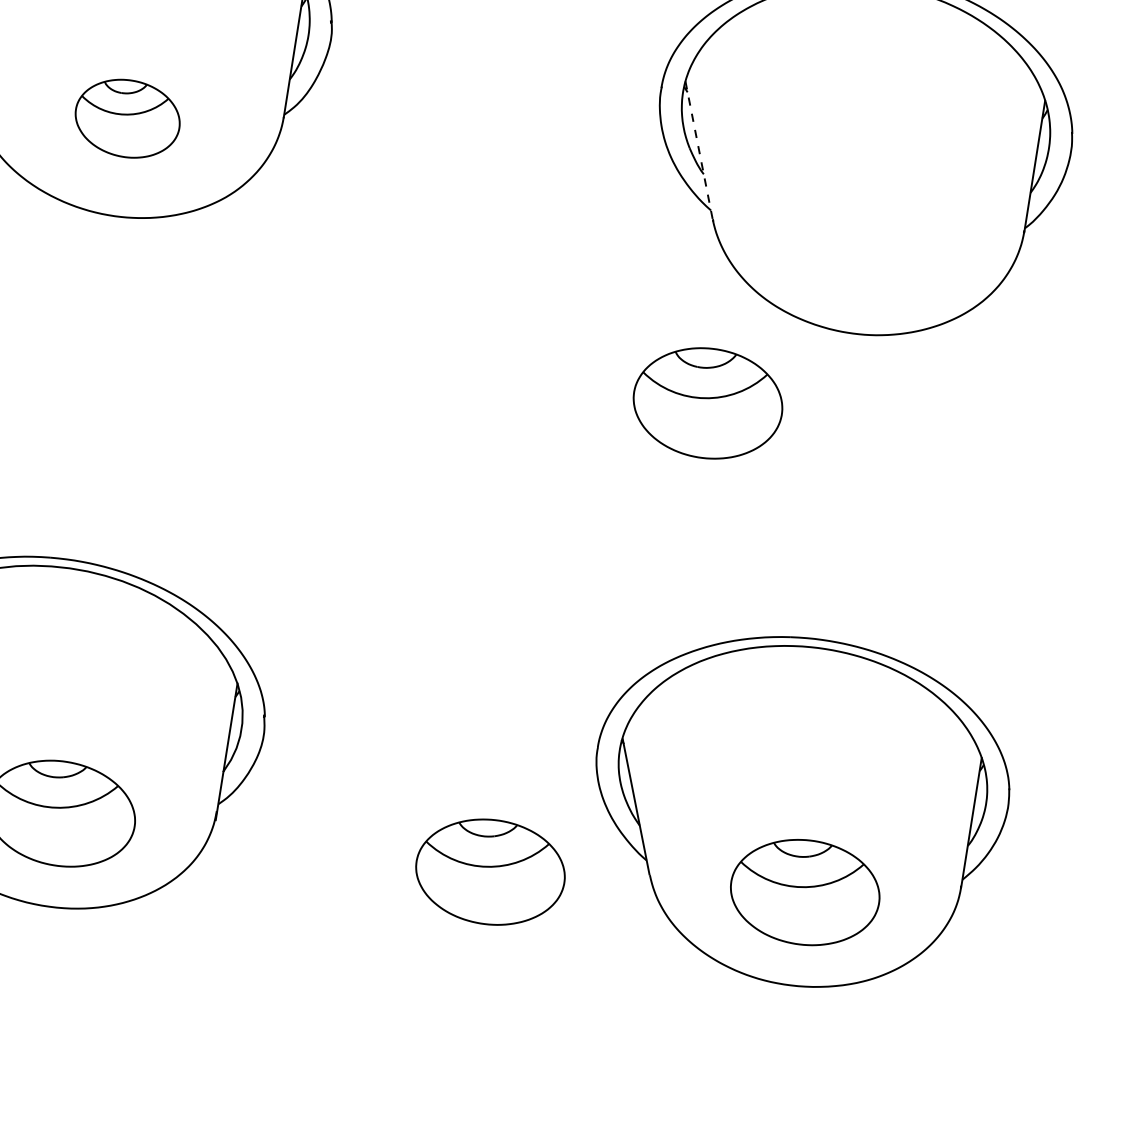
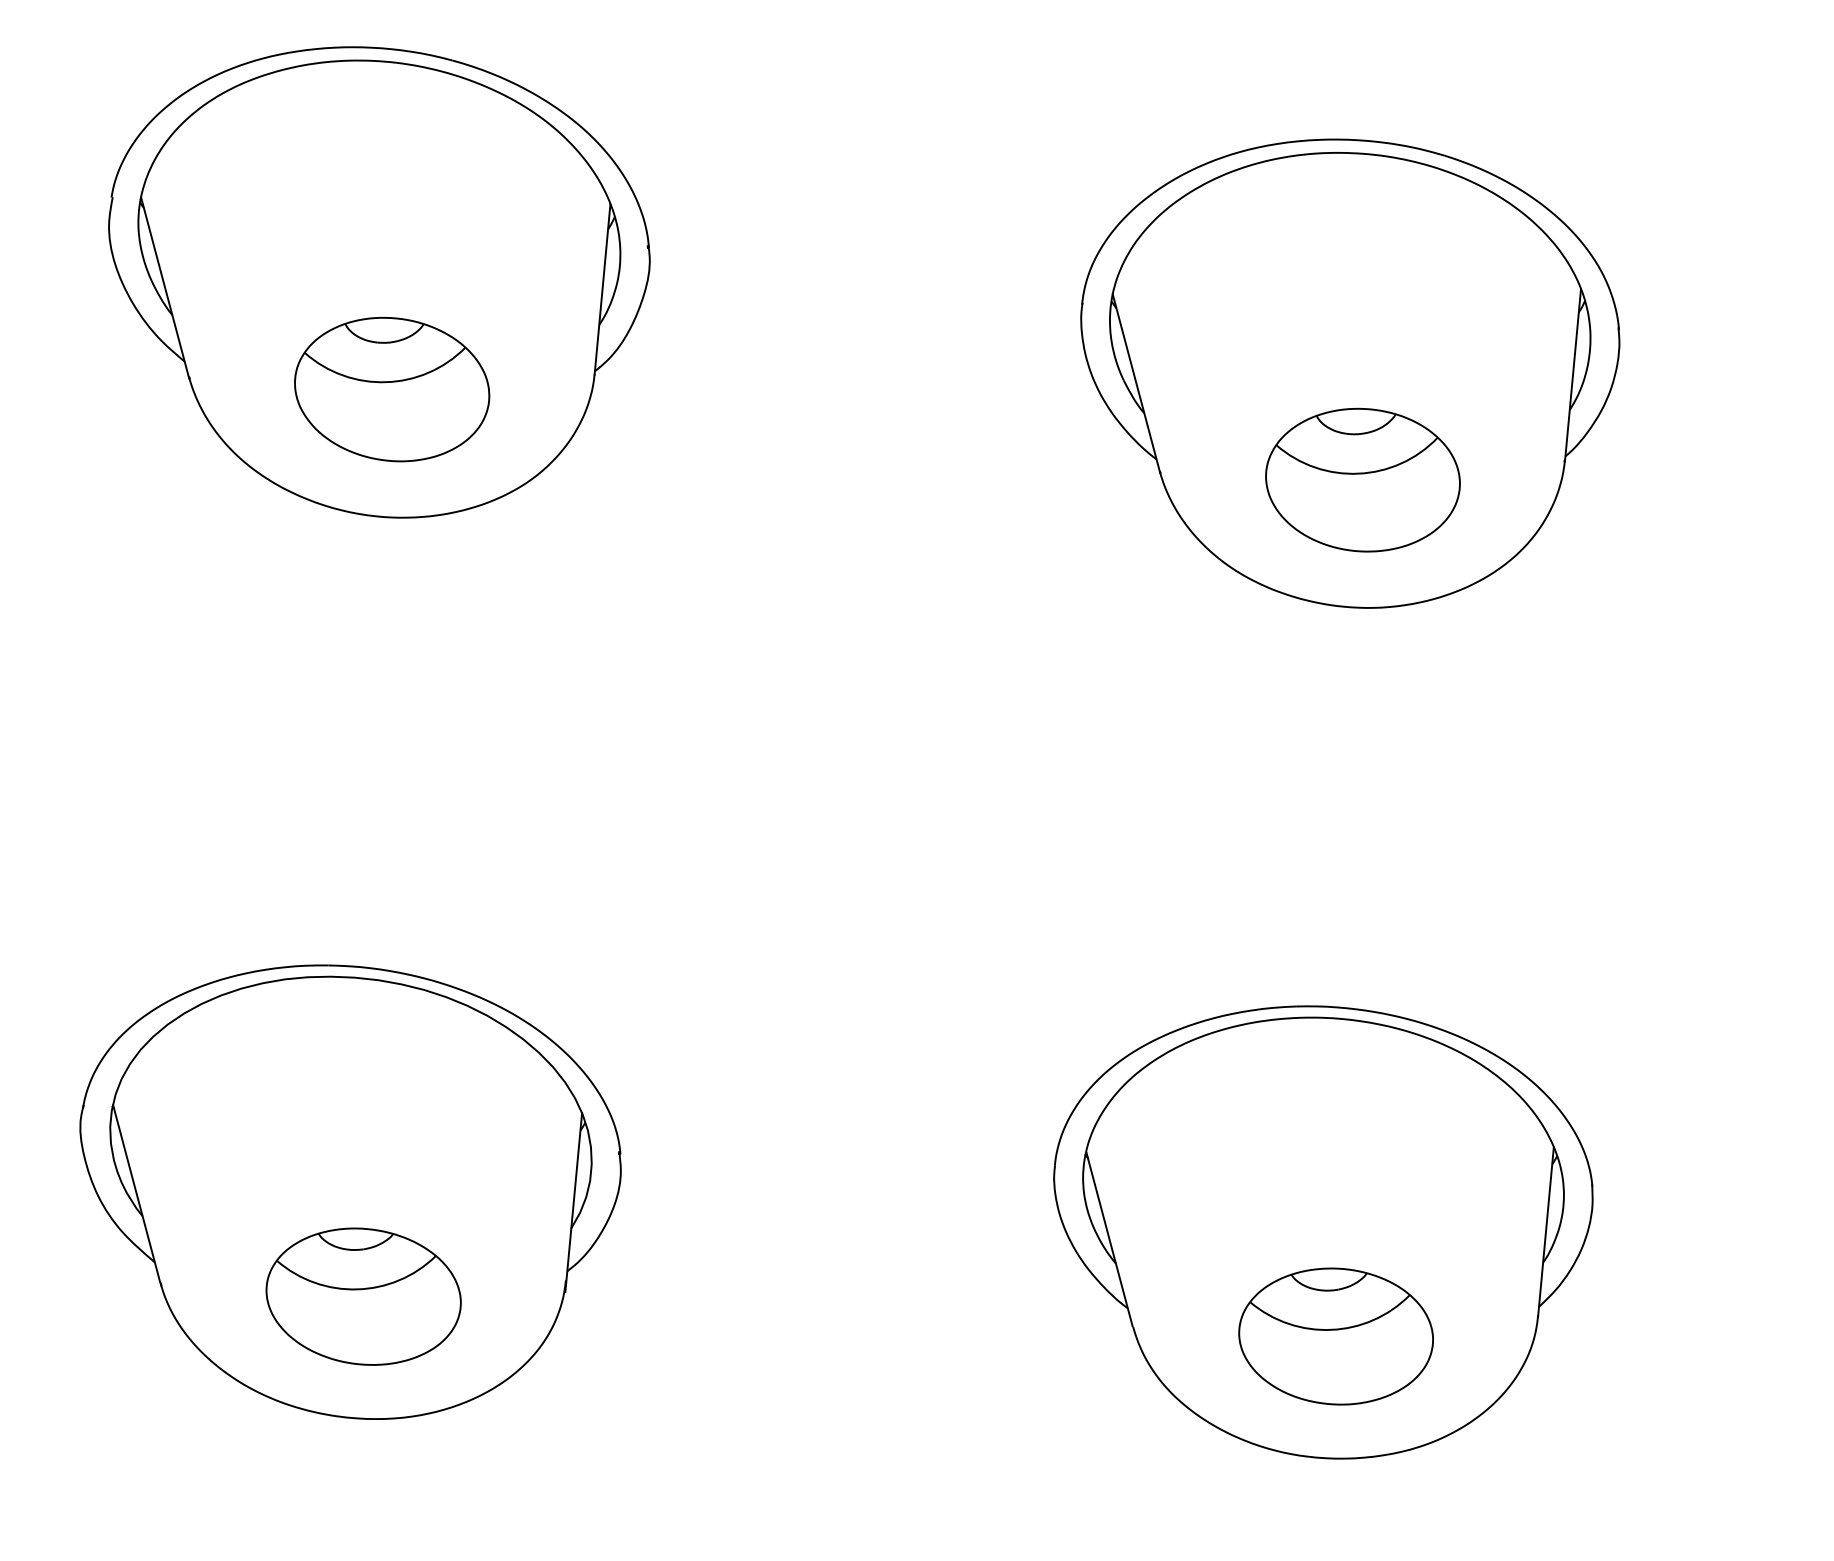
part: (127, 118) -> (392, 389), size x1.43
line: (699, 151) -> (1136, 383), dashed -> solid
part: (707, 402) -> (1362, 479), moved
part: (490, 872) -> (925, 1336), removed

